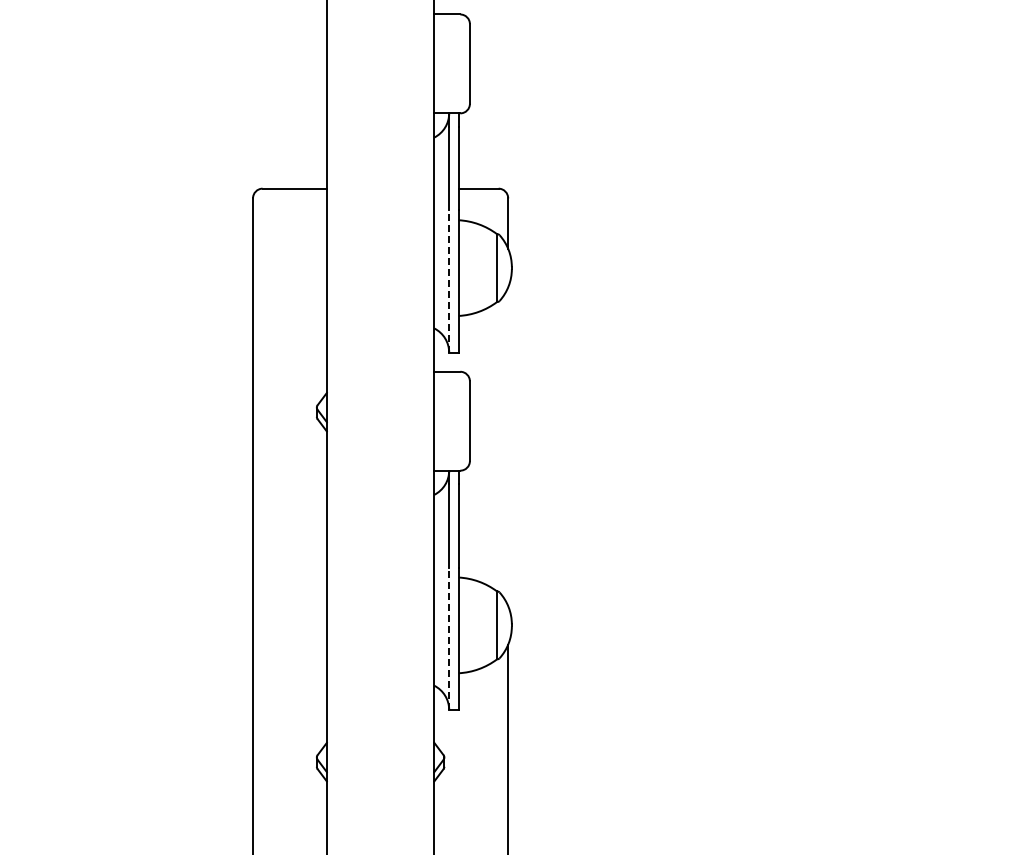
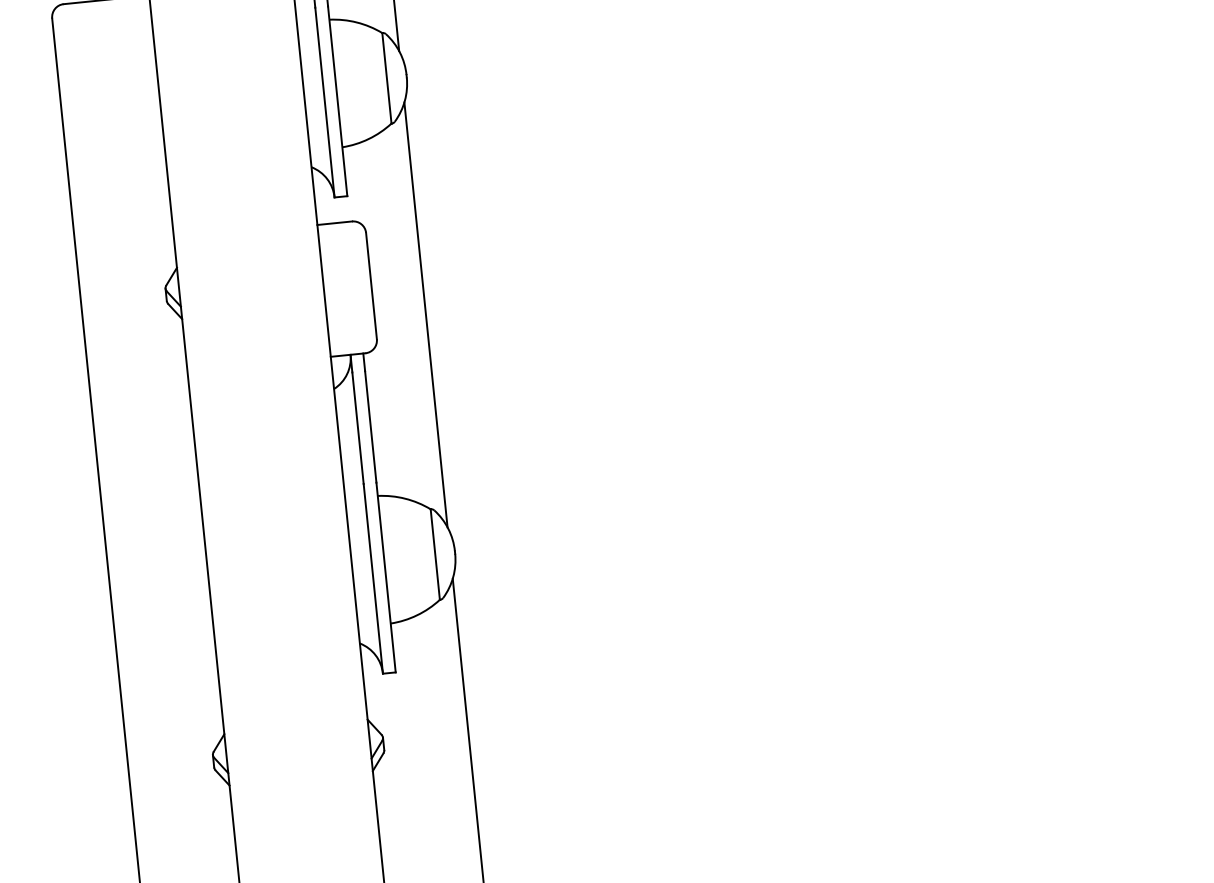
line: (449, 280) -> (325, 101), dashed -> solid
line: (508, 446) -> (426, 314), added
line: (449, 638) -> (373, 578), dashed -> solid

